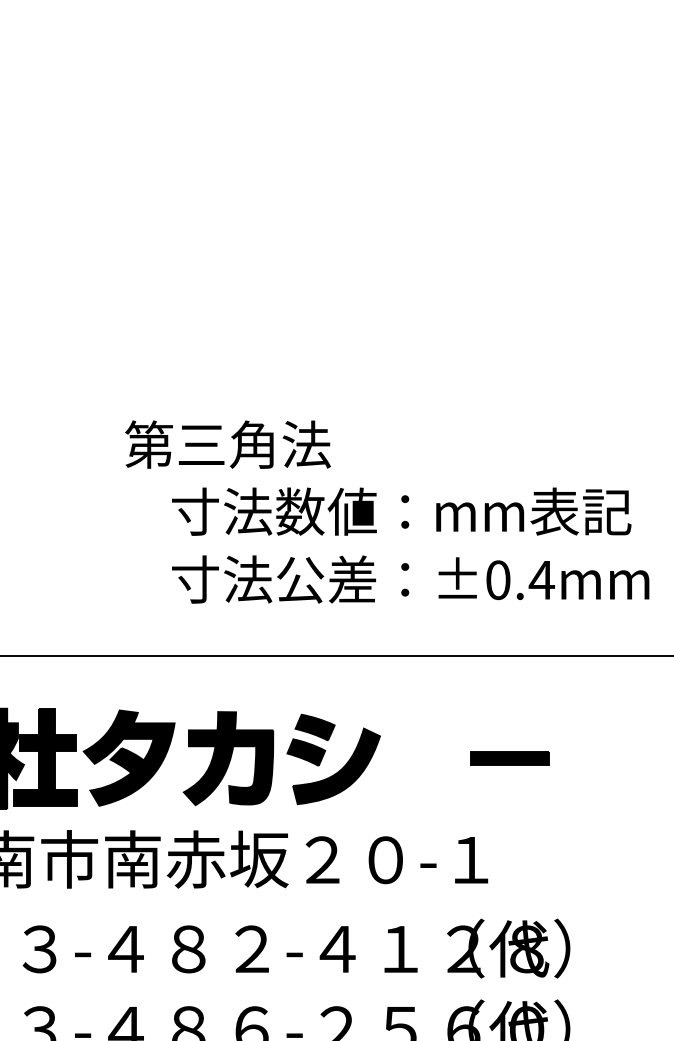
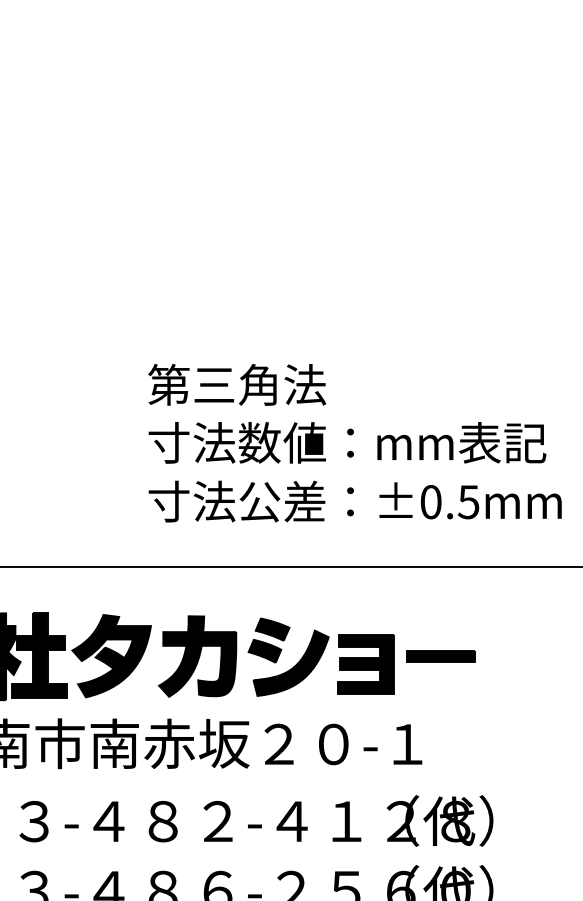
text: (227, 444) -> (236, 384), moved
text: (541, 580) -> (468, 502), ±0.4mm -> ±0.5mm
part: (422, 767) -> (365, 664), added

